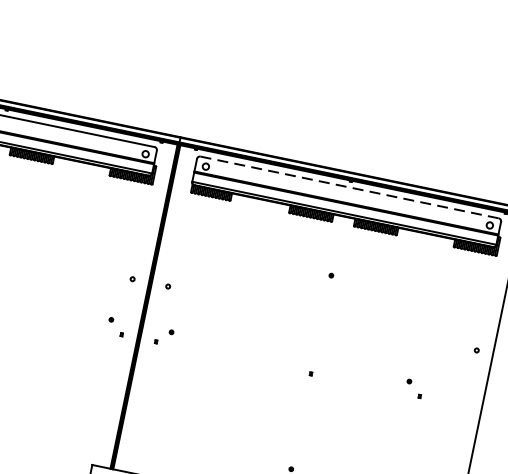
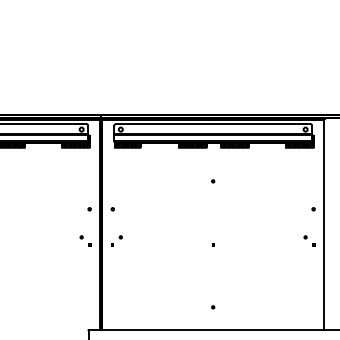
line: (349, 188) -> (213, 124), dashed -> solid
part: (414, 387) -> (309, 240), moved

